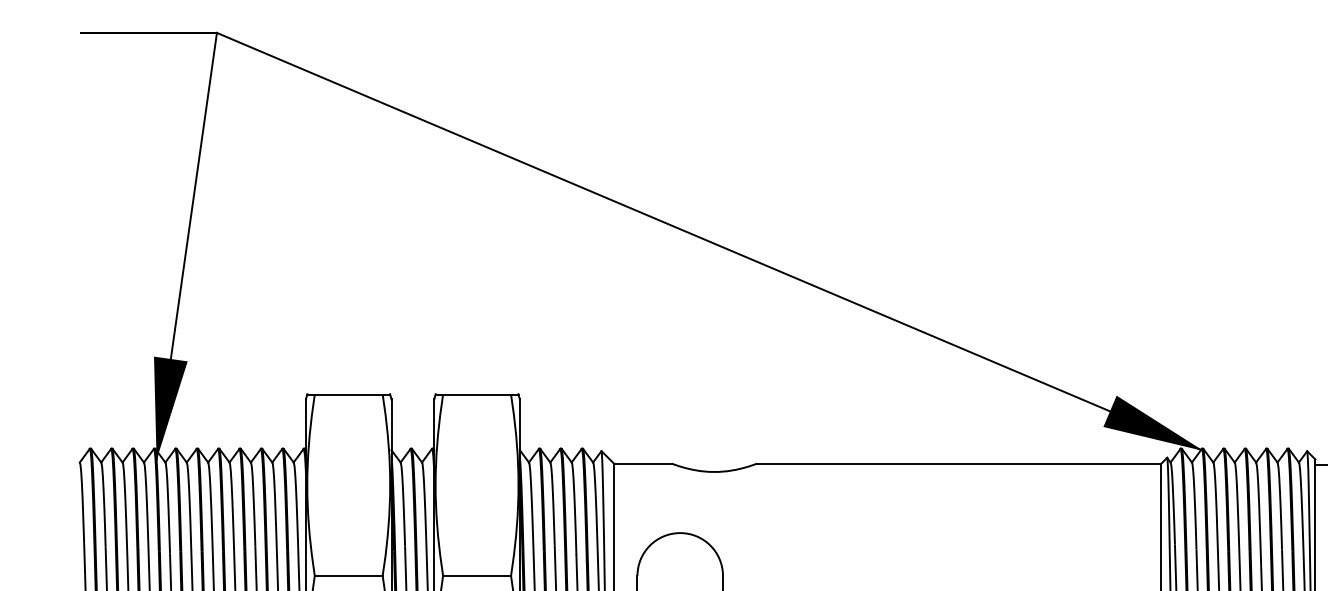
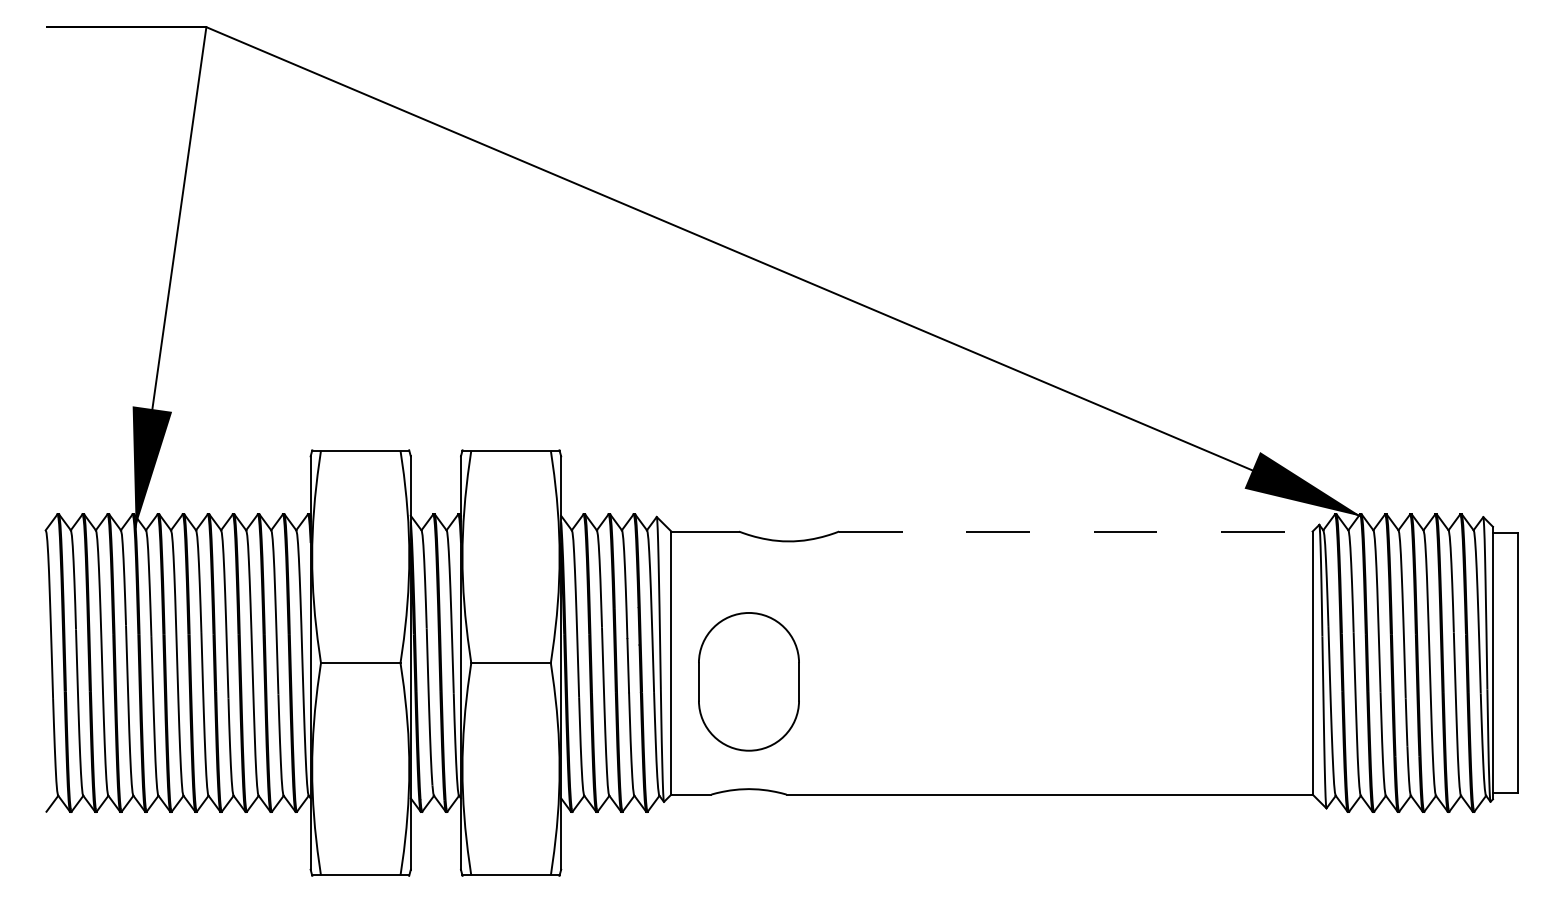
line: (958, 463) -> (1075, 531), solid -> dashed

